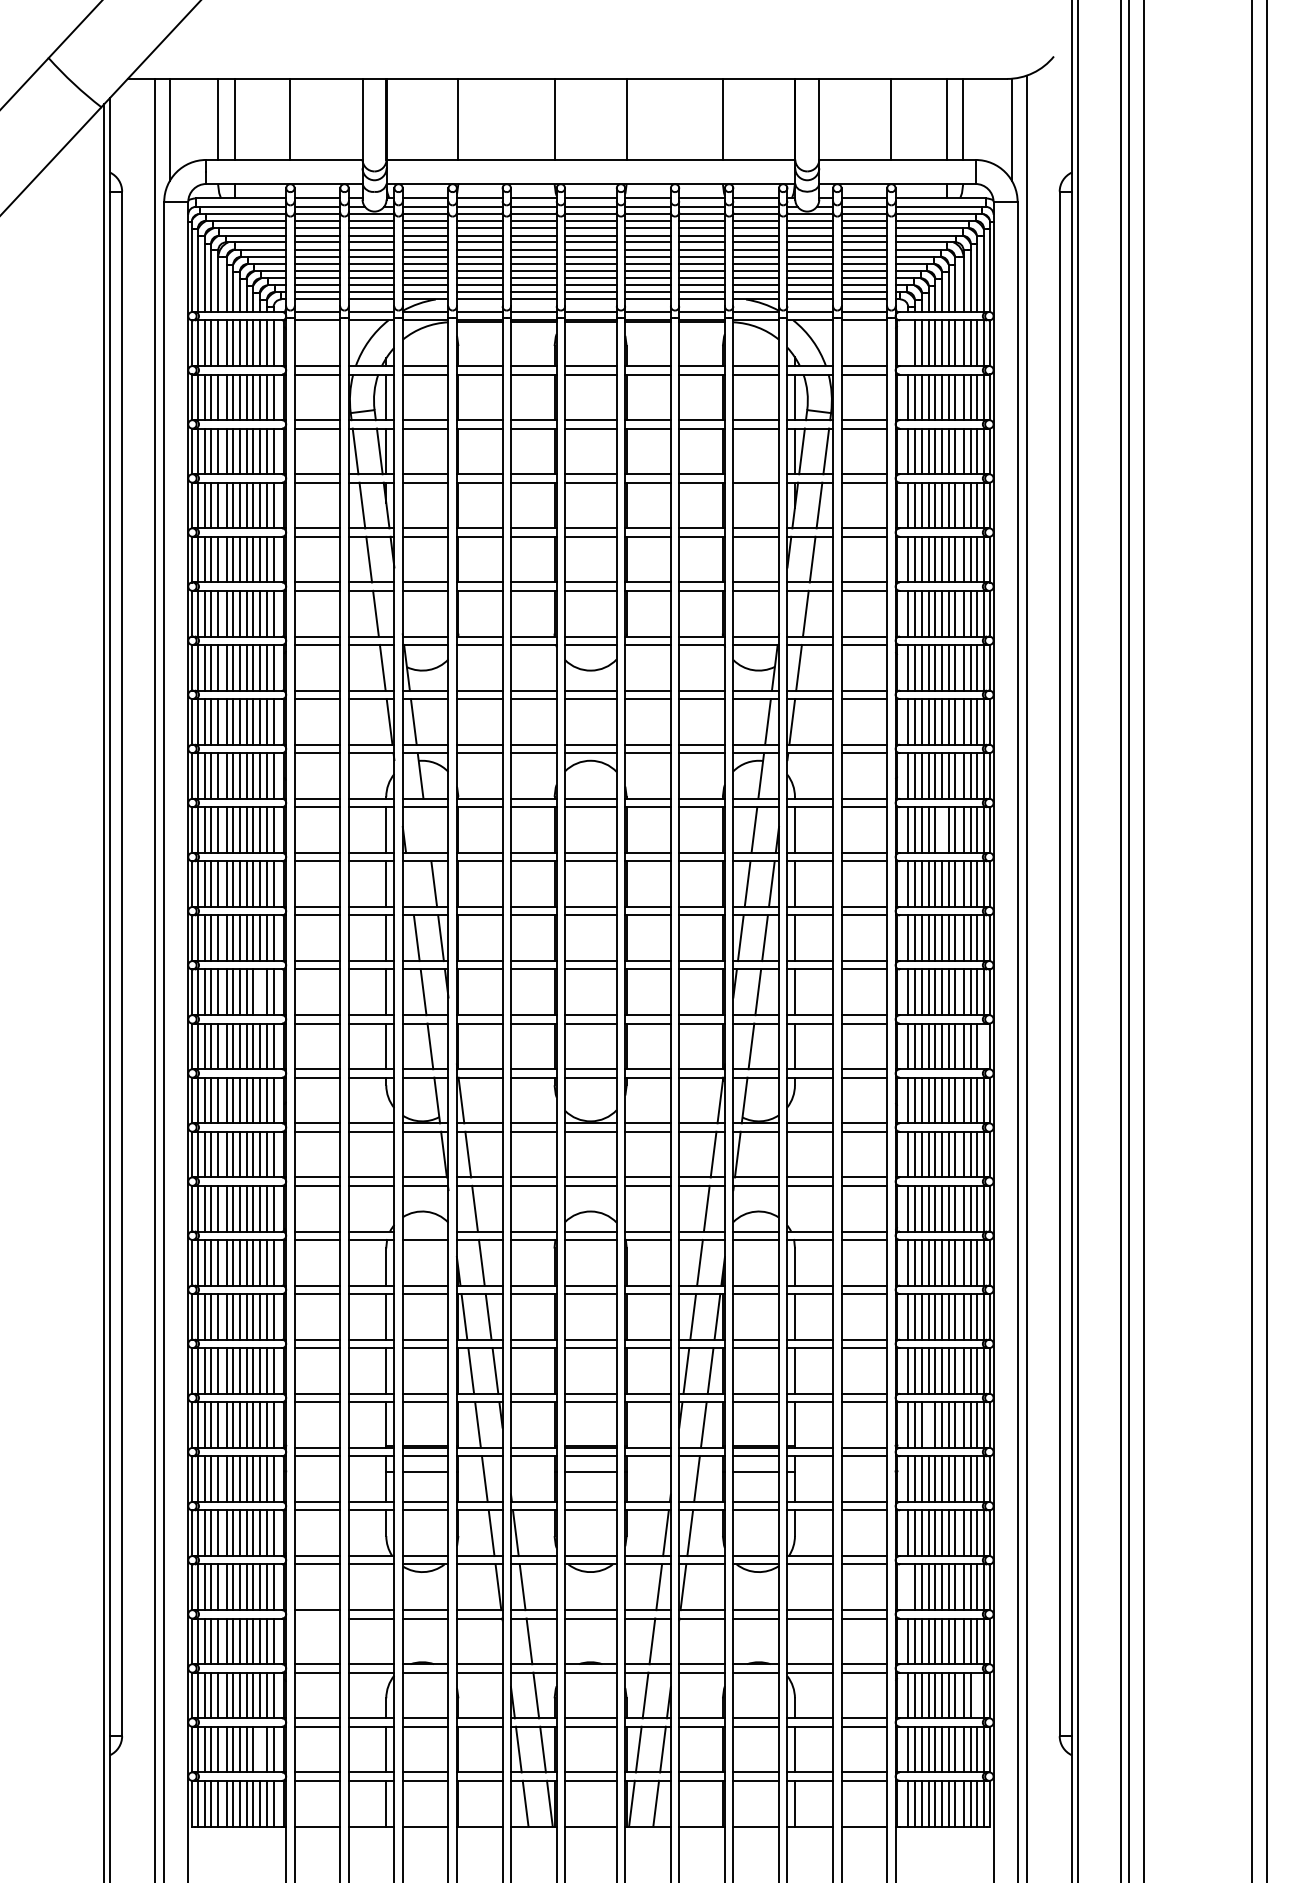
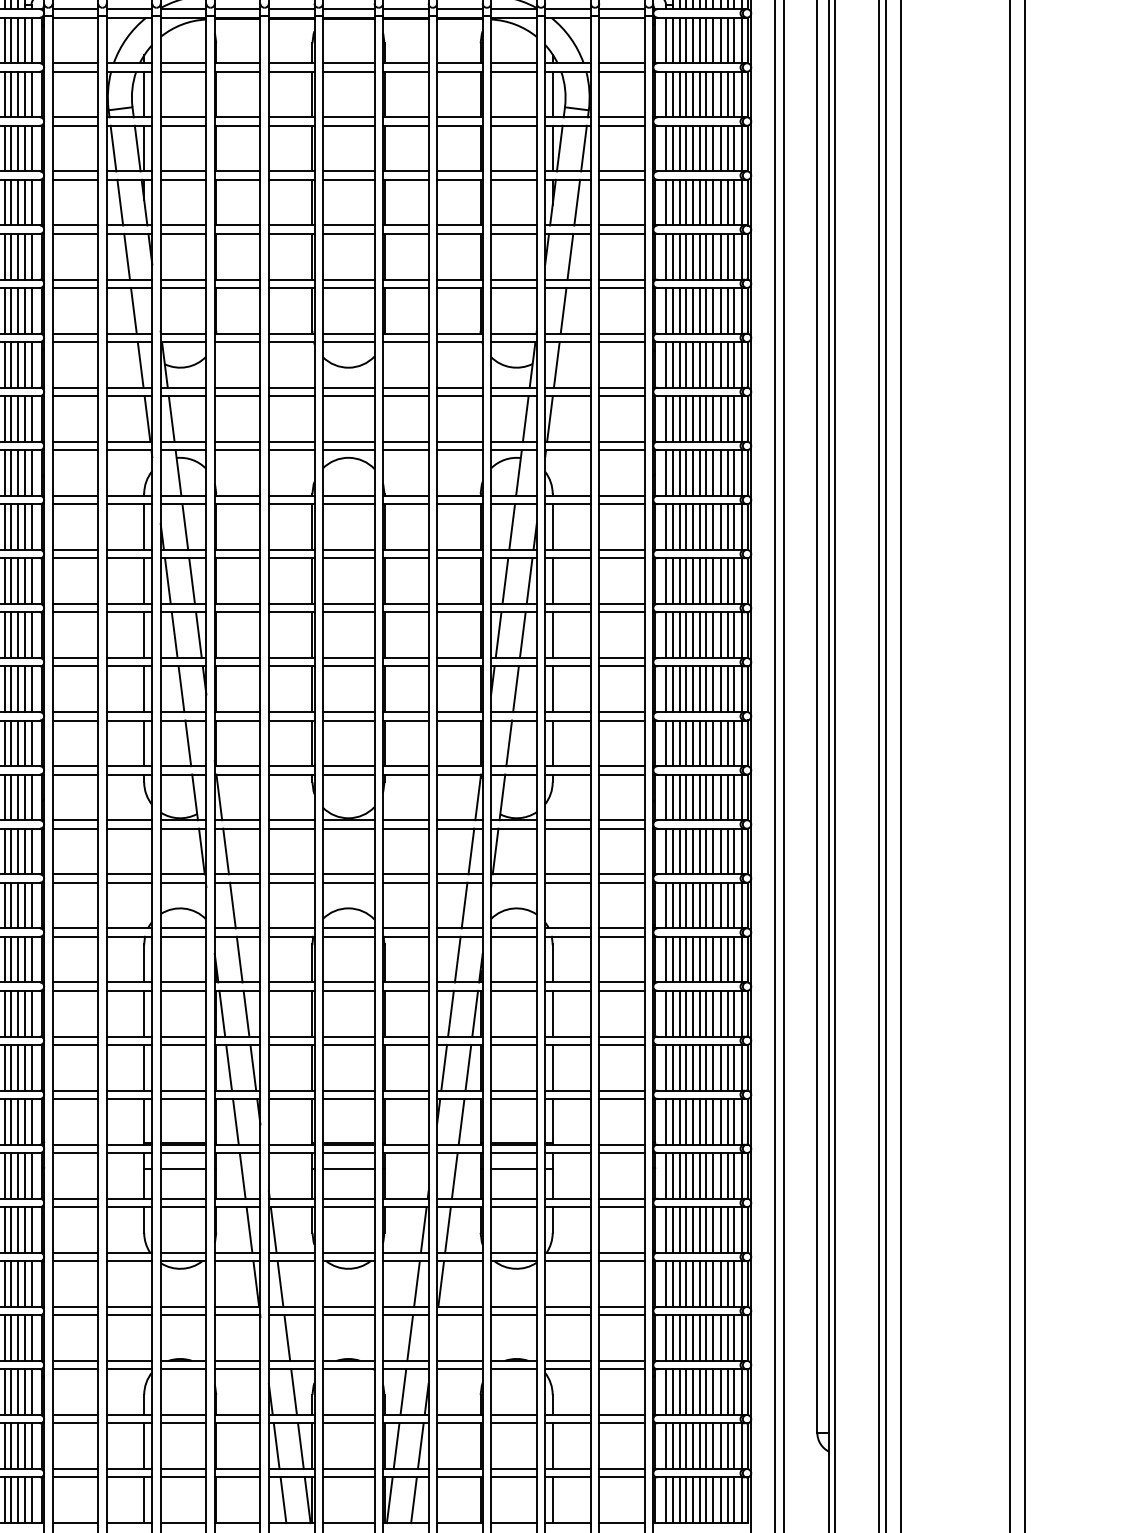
line: (908, 343) -> (666, 40), added
line: (756, 474) -> (514, 171), added
line: (427, 829) -> (185, 526), added
line: (941, 829) -> (699, 526), added
line: (409, 883) -> (167, 580), added
line: (259, 992) -> (17, 689), added
line: (983, 1046) -> (741, 743), added
line: (425, 1231) -> (183, 928), added
line: (928, 1424) -> (686, 1121), added
line: (908, 1587) -> (666, 1284), added
line: (317, 1618) -> (75, 1315), added
line: (976, 1695) -> (734, 1392), added
line: (259, 1749) -> (17, 1446), added

